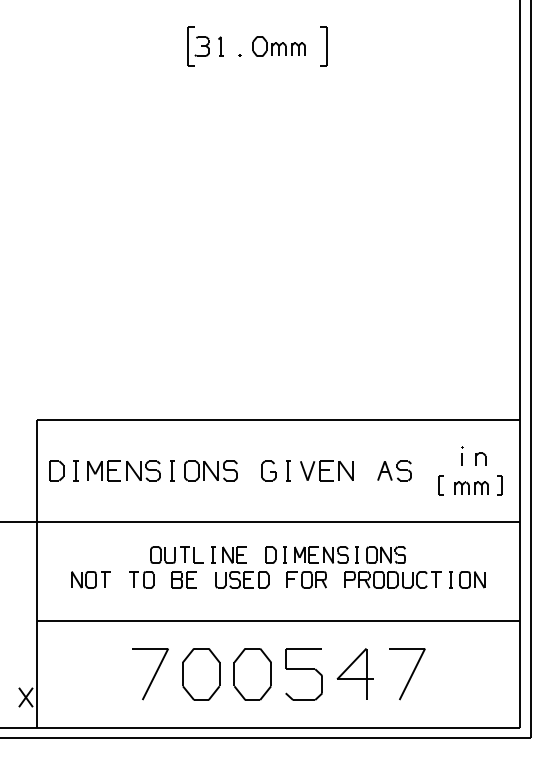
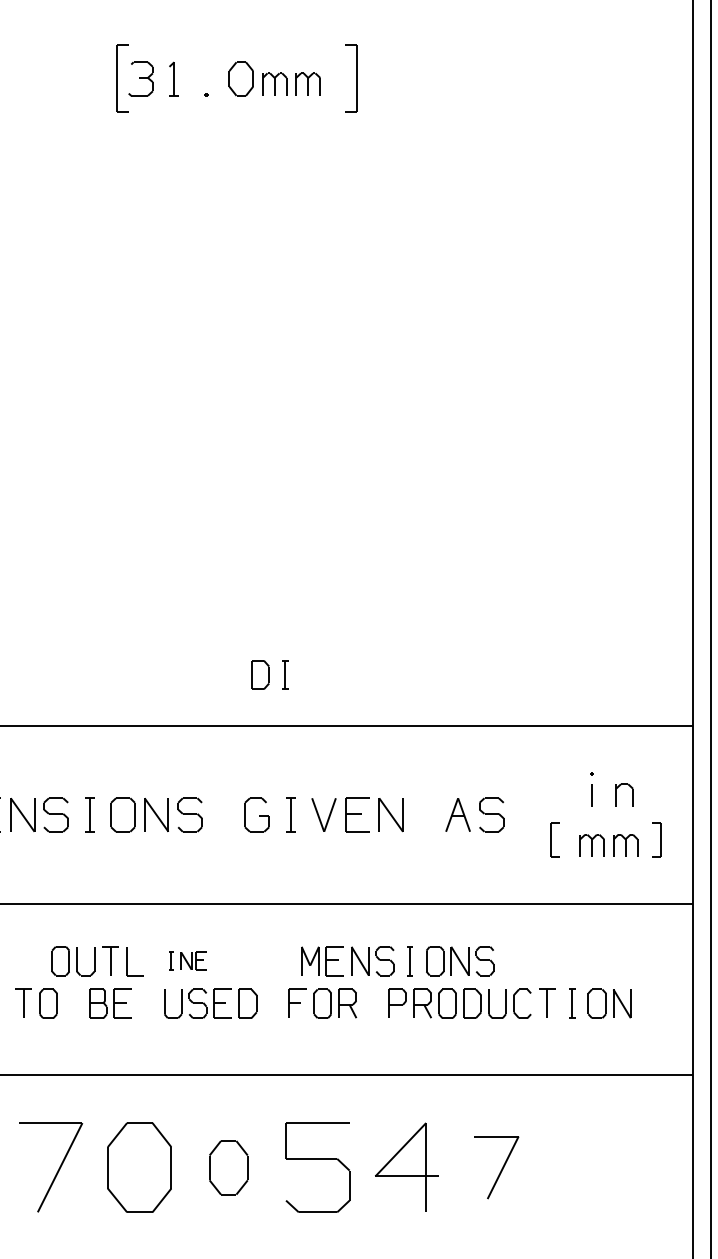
part: (228, 554) -> (186, 959), size x0.6
part: (275, 554) -> (268, 673), moved
part: (252, 674) -> (228, 1168), size x0.6
part: (407, 674) -> (497, 1168), size x0.7

